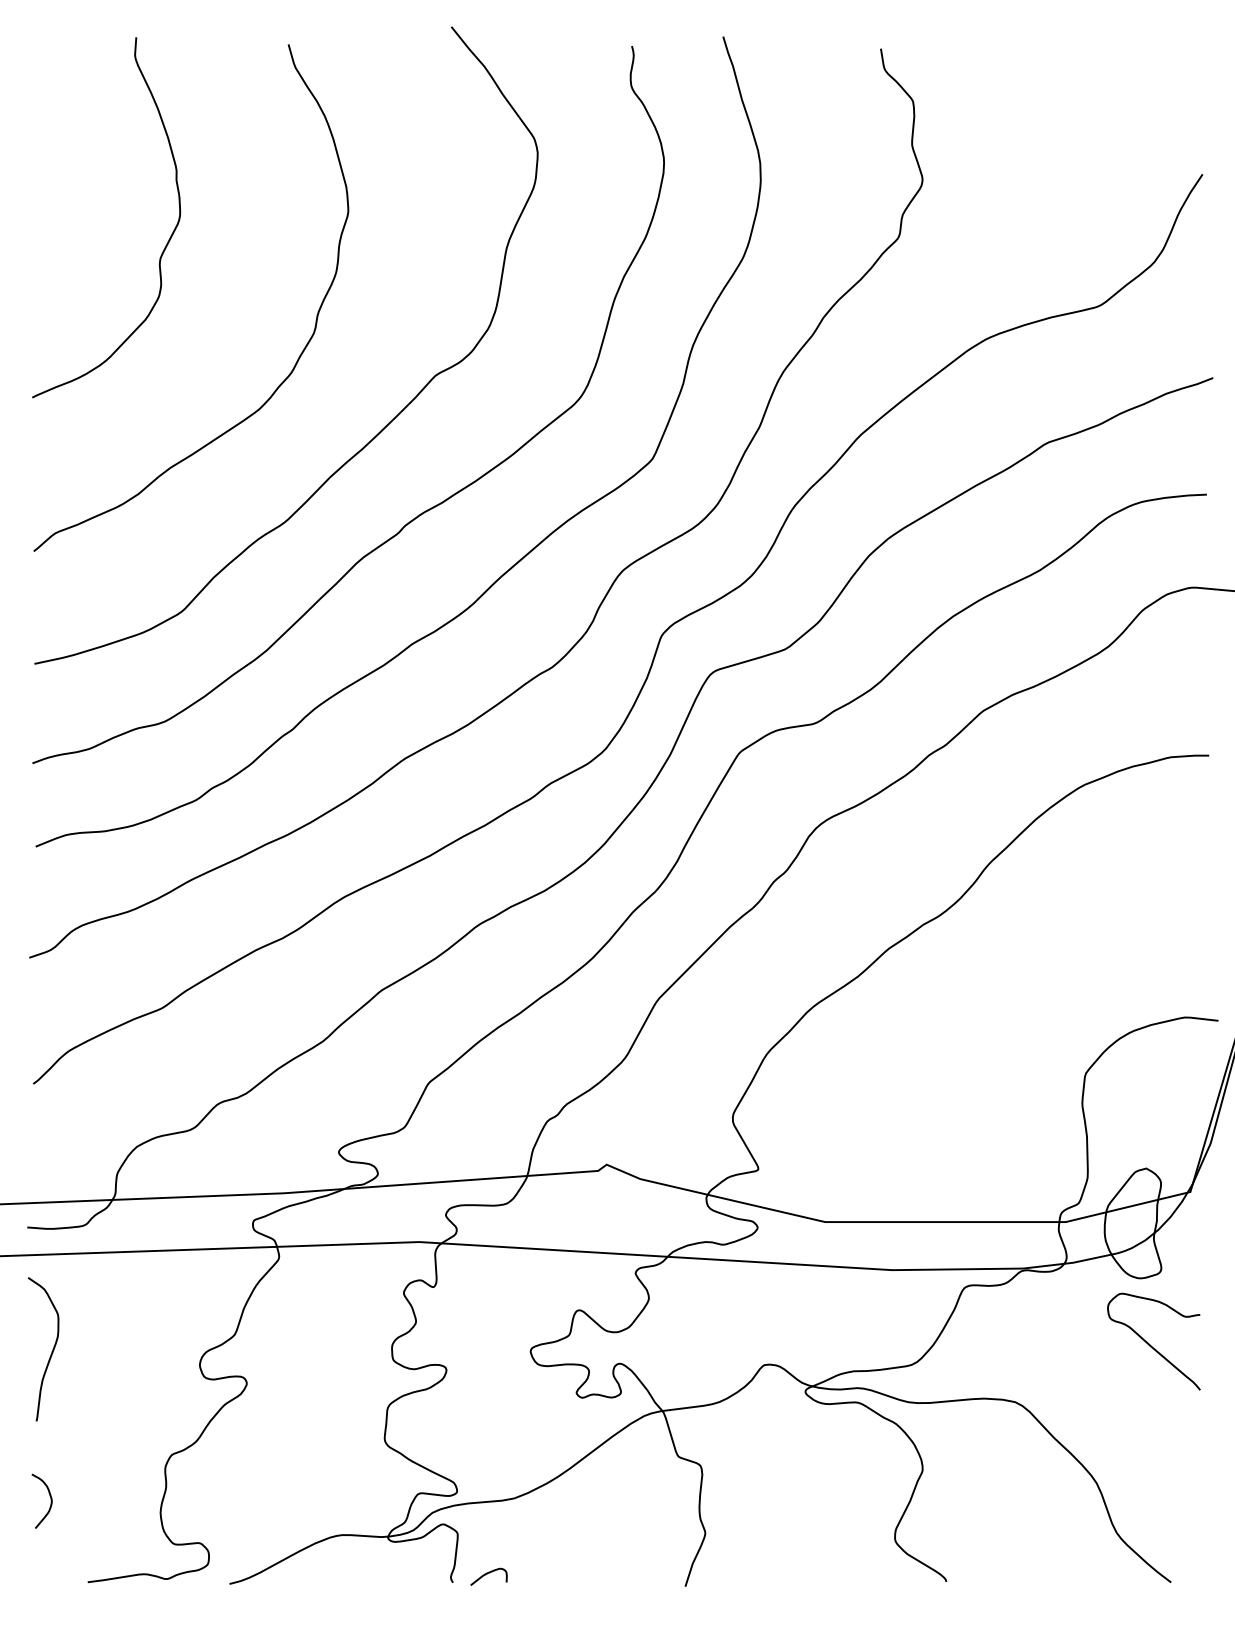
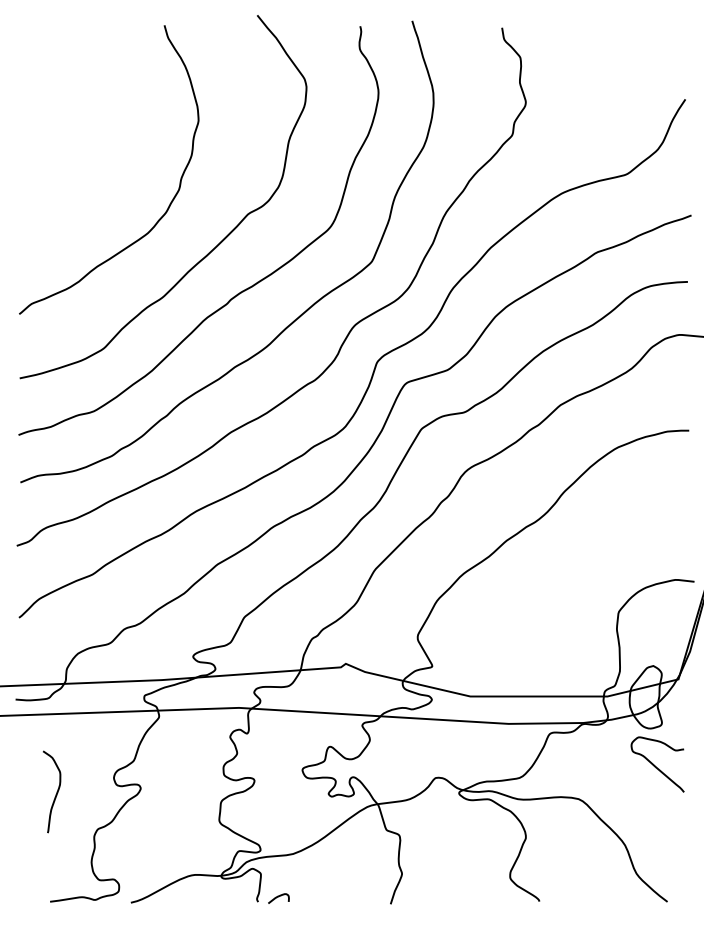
curve: (163, 246) -> (93, 140), removed
curve: (51, 1348) -> (56, 791), moved
curve: (49, 1501) -> (28, 855), removed

